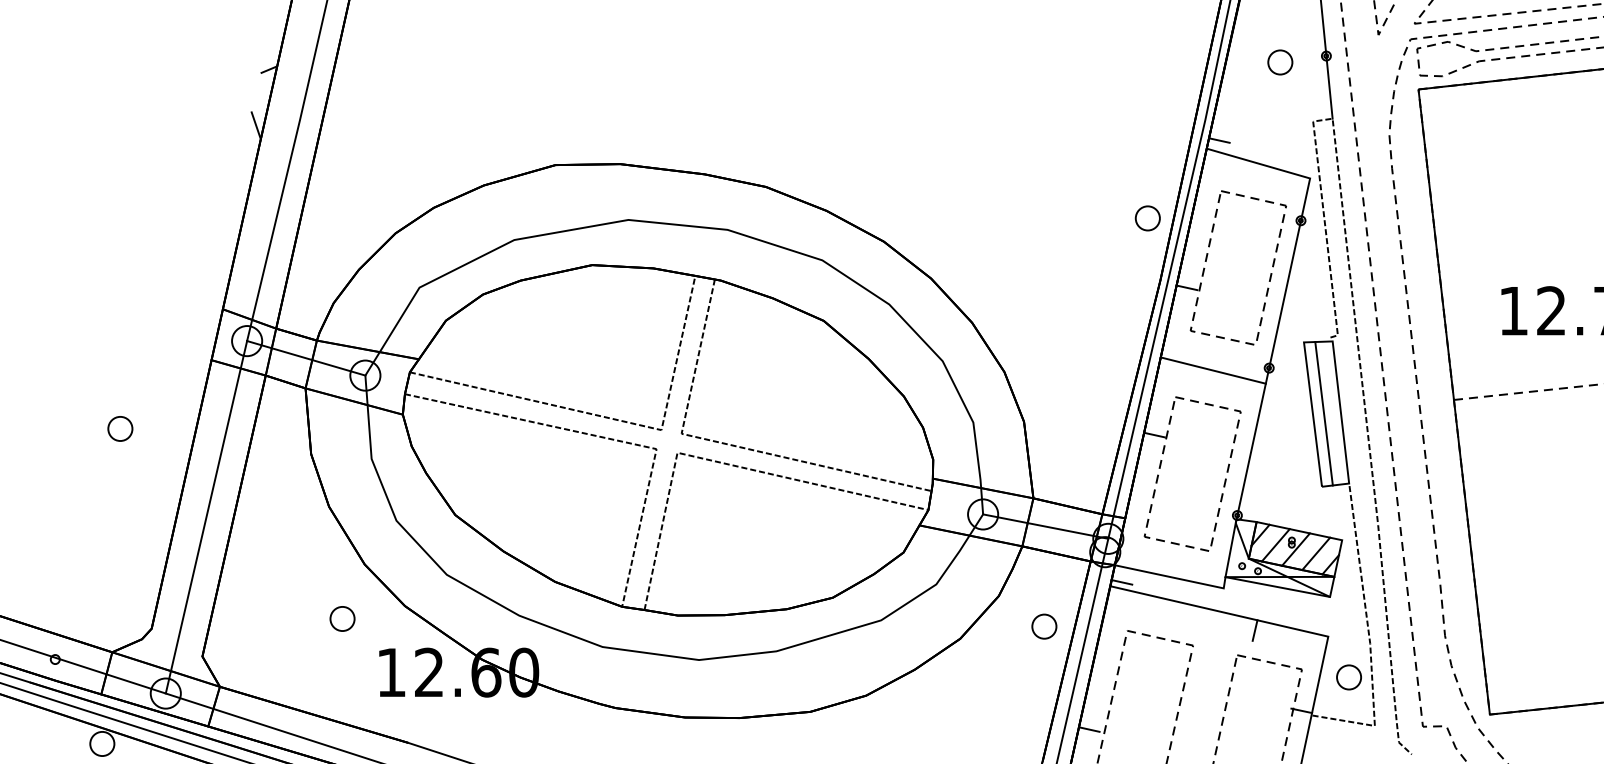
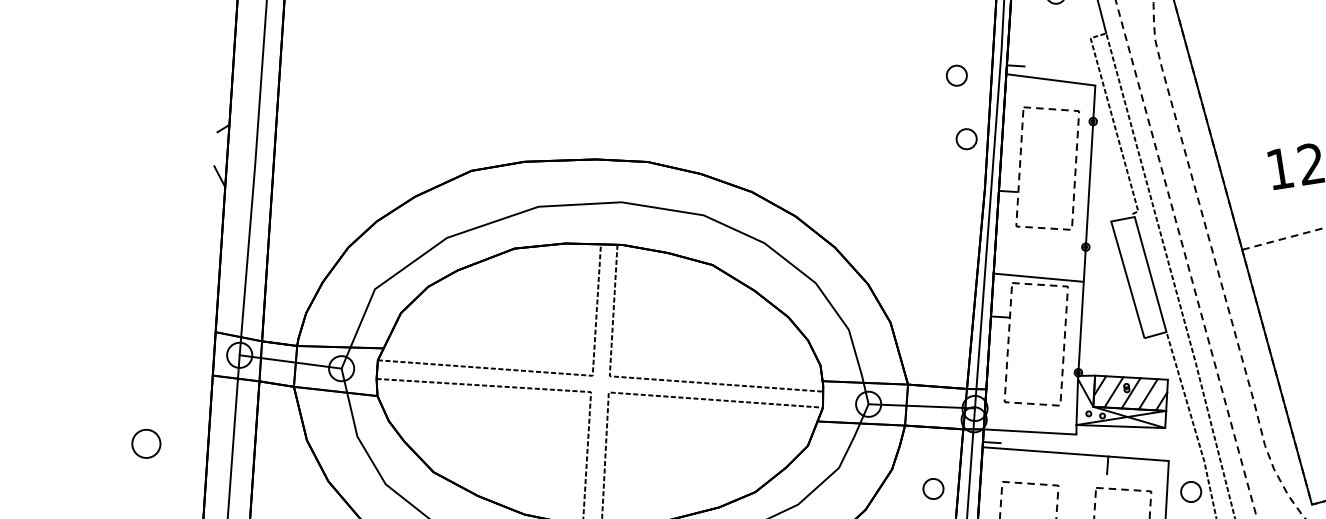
part: (1147, 141) -> (956, 75), added
line: (1212, 370) -> (1037, 277), moved
line: (1323, 413) -> (1136, 277), removed
part: (120, 428) -> (146, 443), size x1.4

